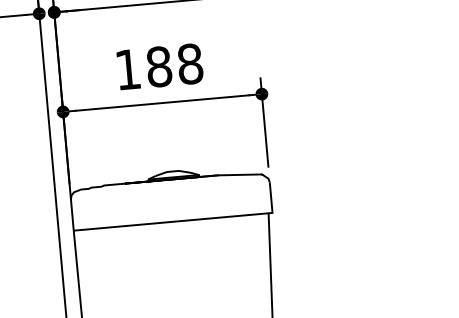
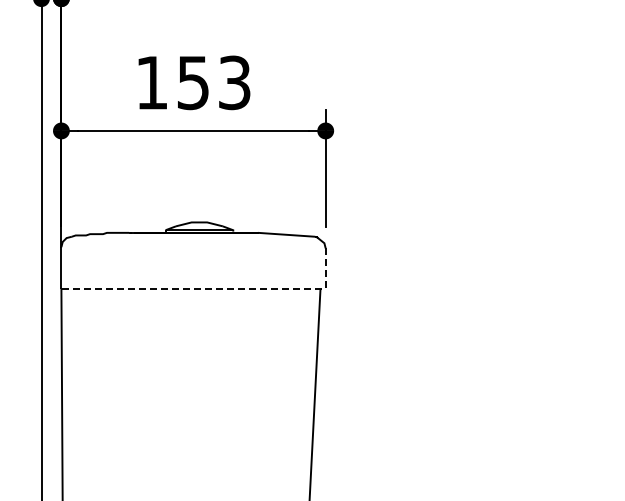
text: (175, 65) -> (214, 82), 188 -> 153
line: (188, 220) -> (214, 288), solid -> dashed

